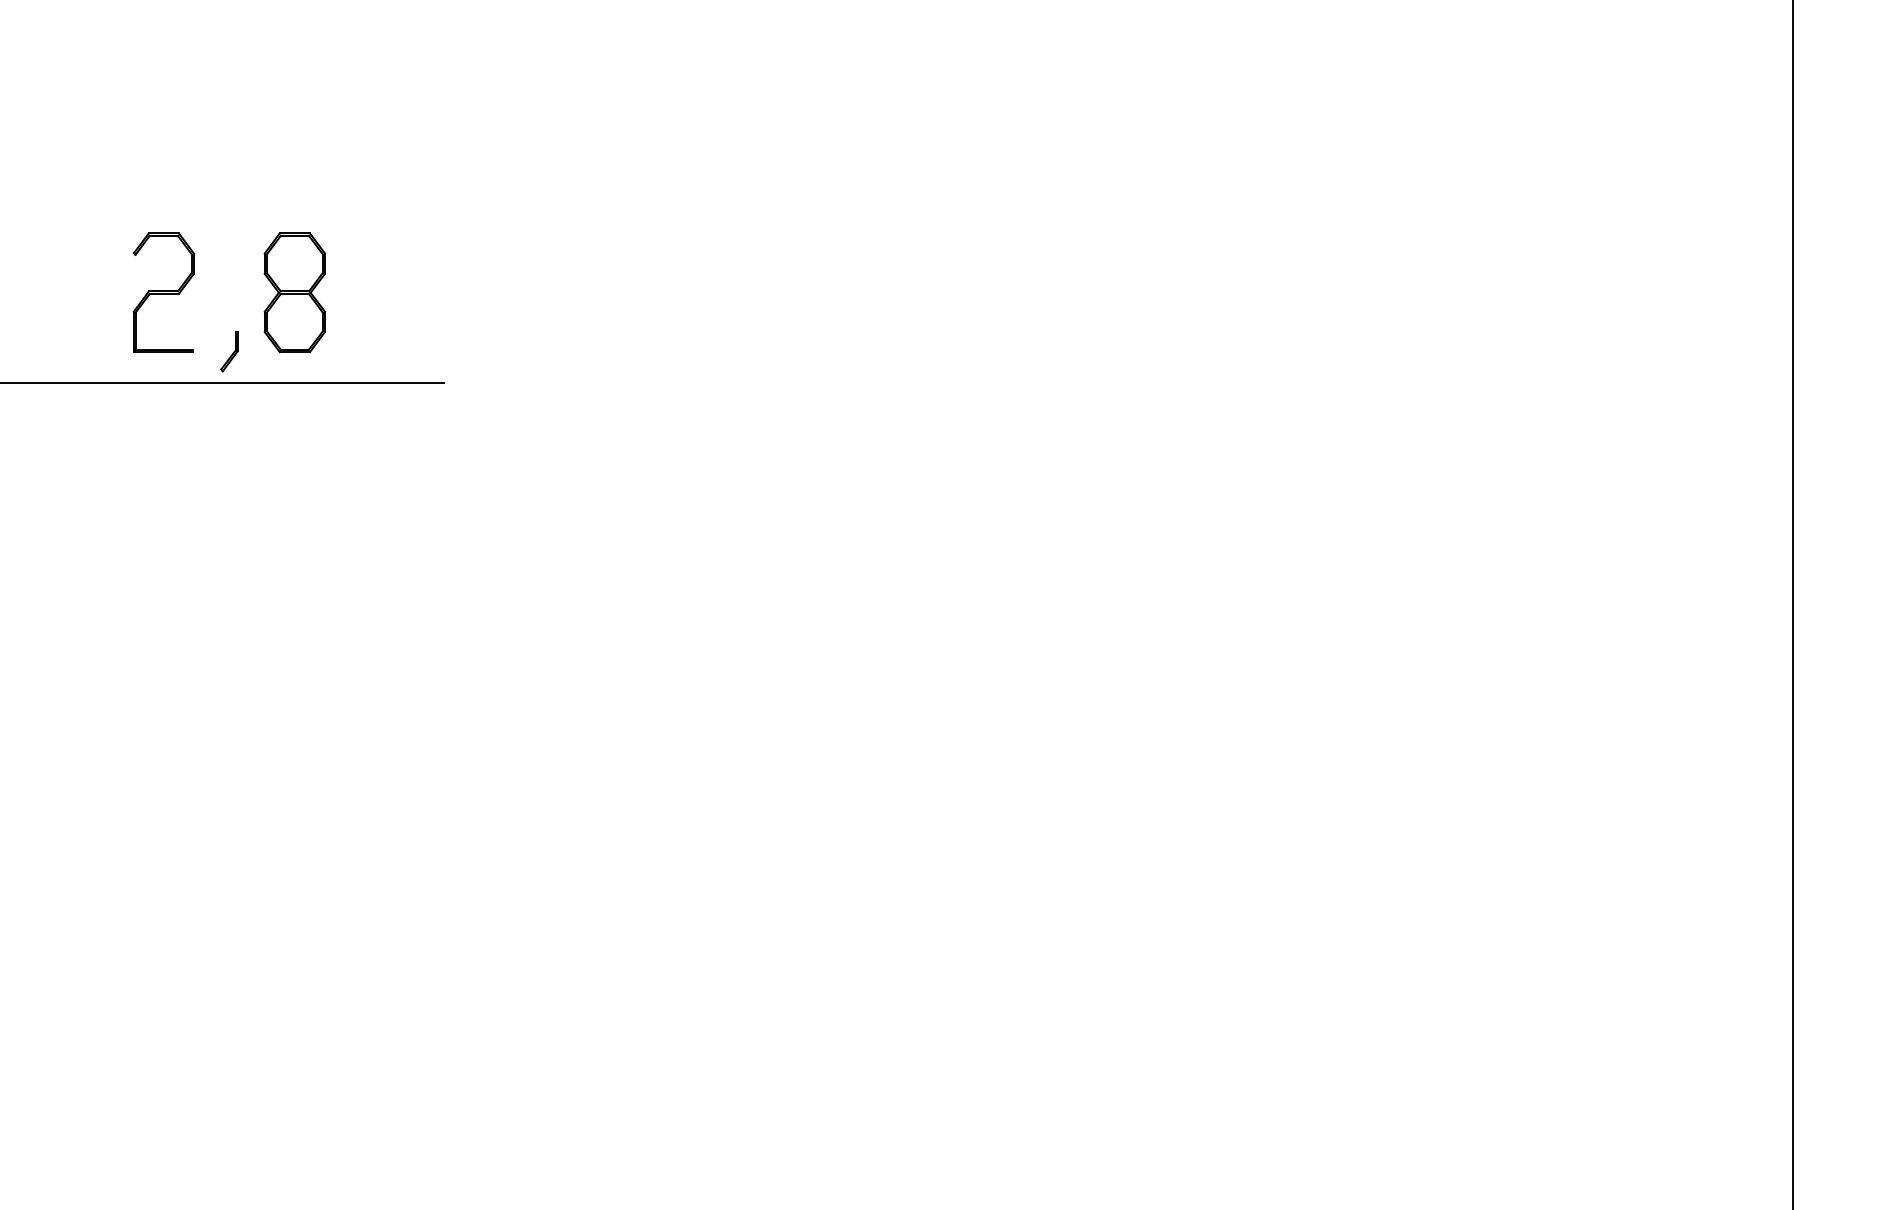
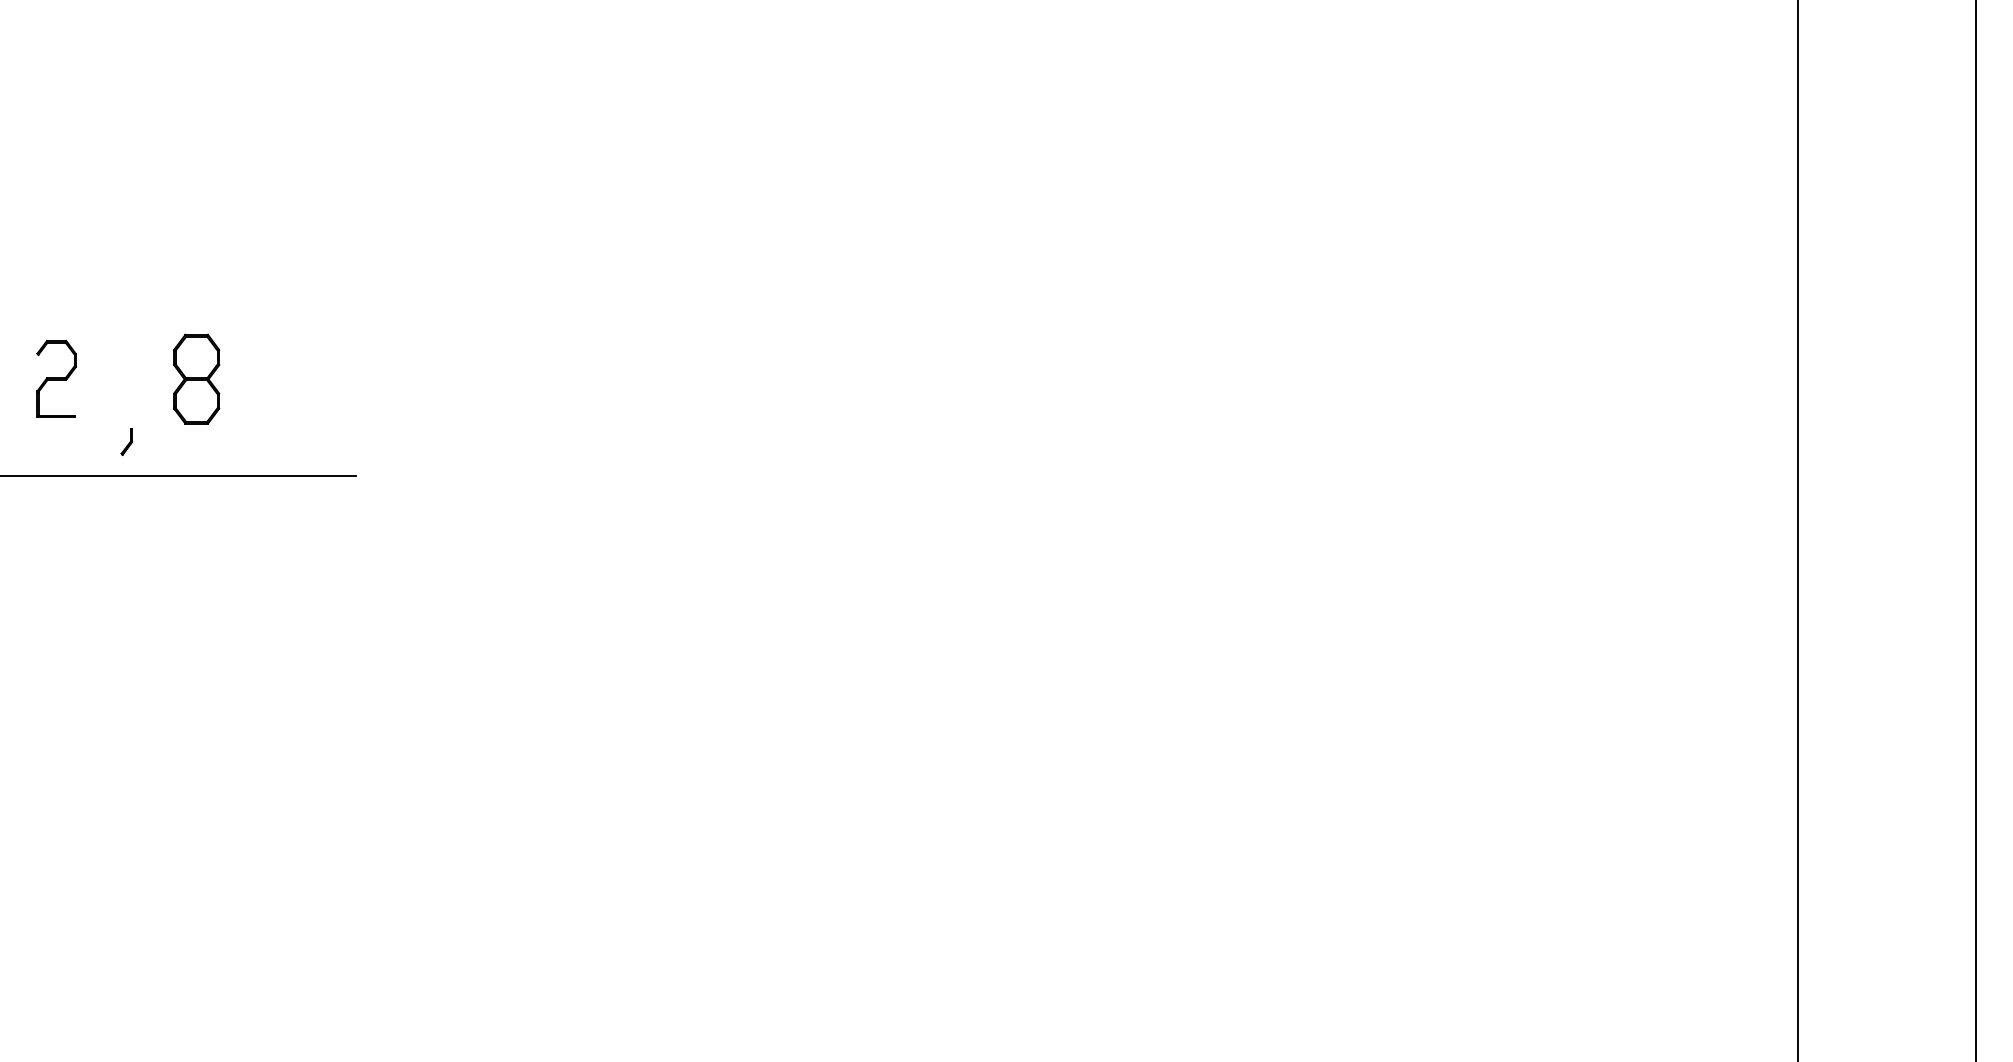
part: (163, 292) -> (56, 378), size x0.6
part: (294, 292) -> (196, 378), size x0.7
part: (229, 351) -> (126, 441), size x0.6

